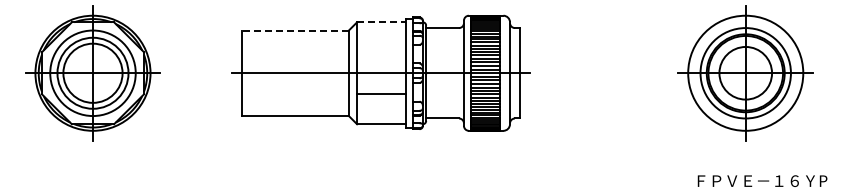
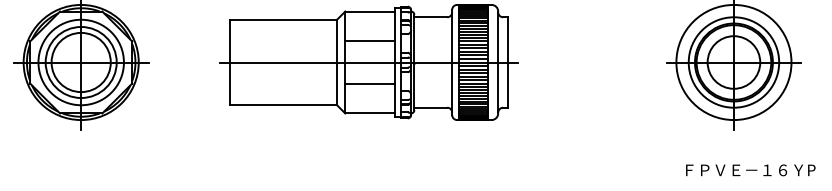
line: (381, 22) -> (369, 11), dashed -> solid
line: (294, 30) -> (282, 19), dashed -> solid
line: (381, 52) -> (369, 41), added

